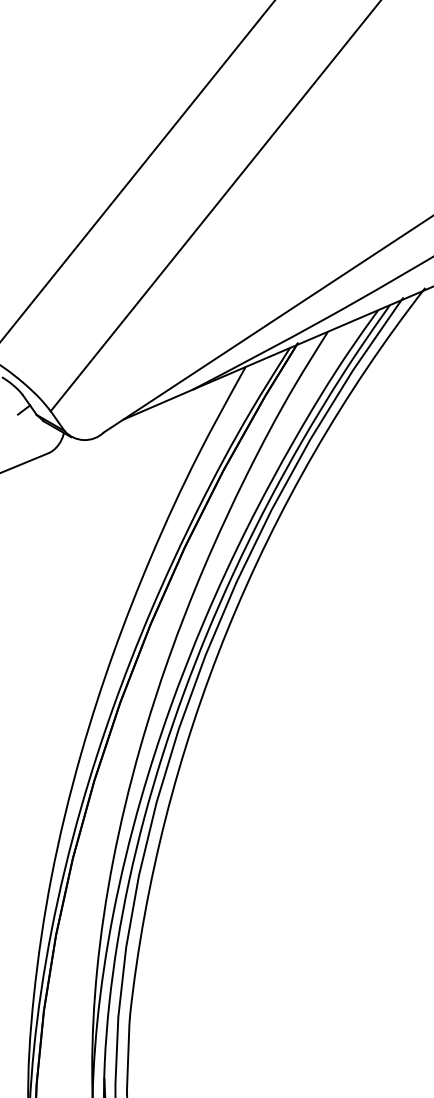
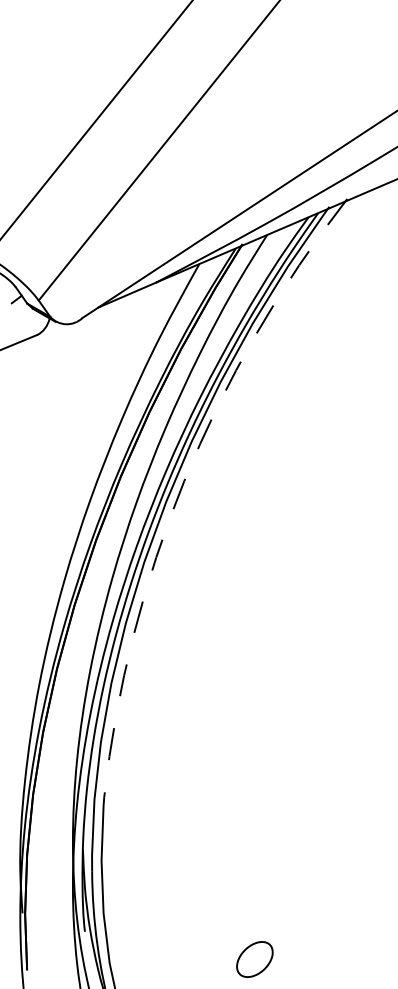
arc: (227, 630) -> (184, 481), solid -> dashed

